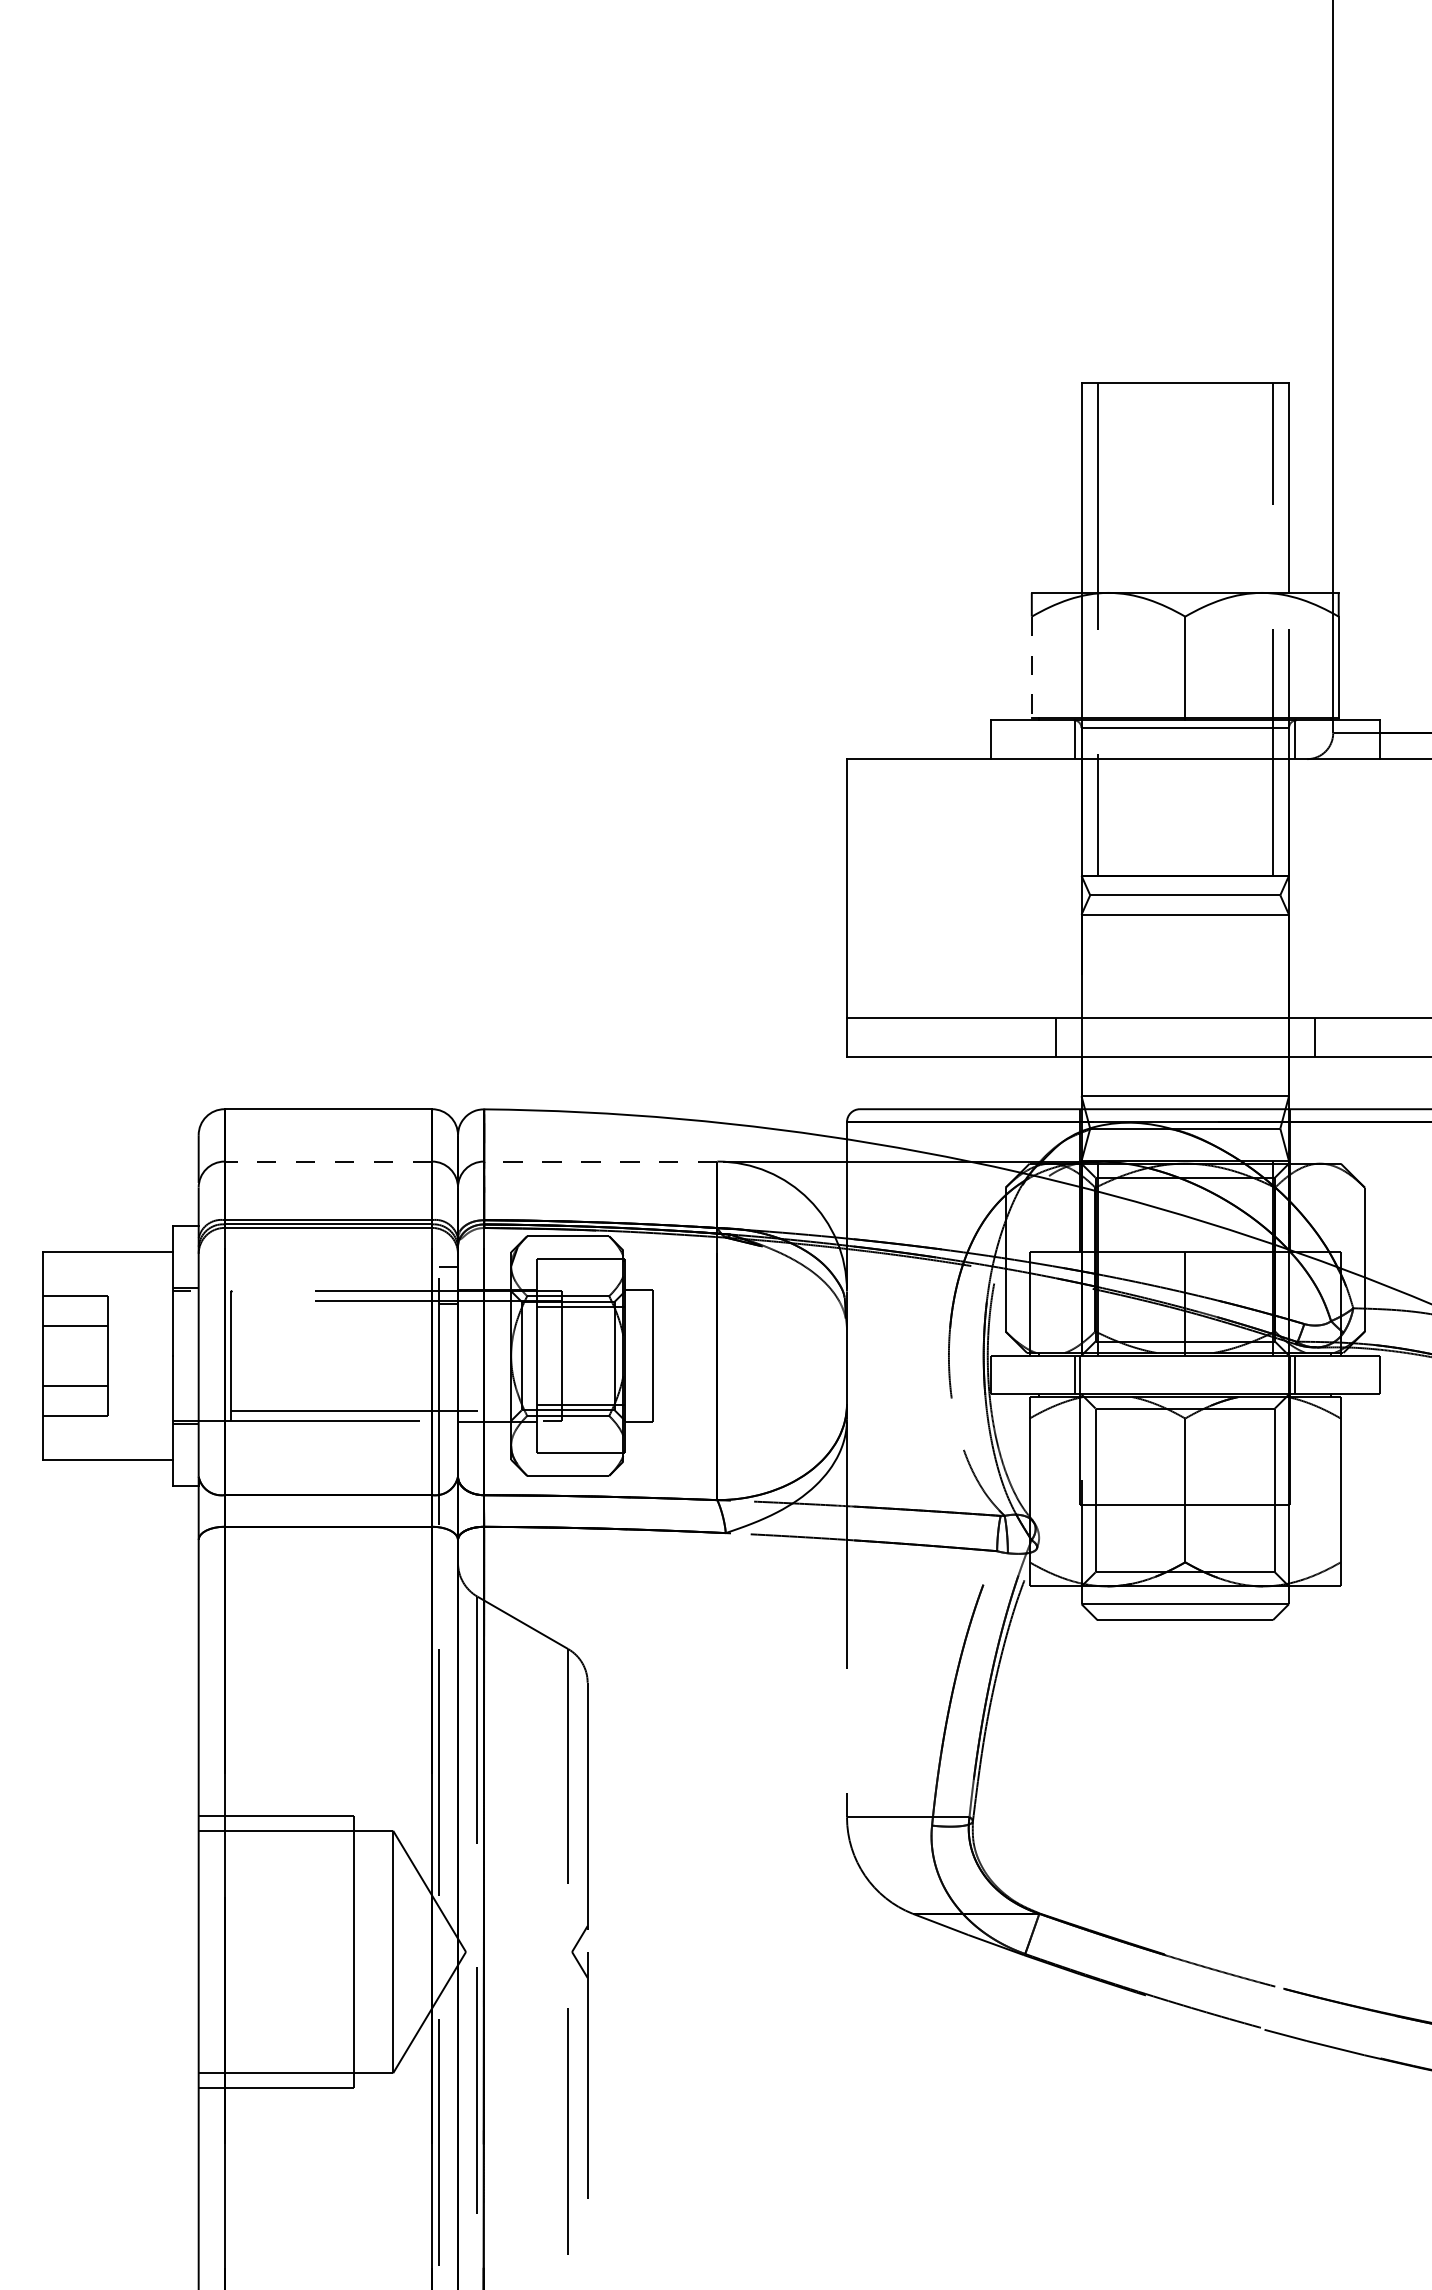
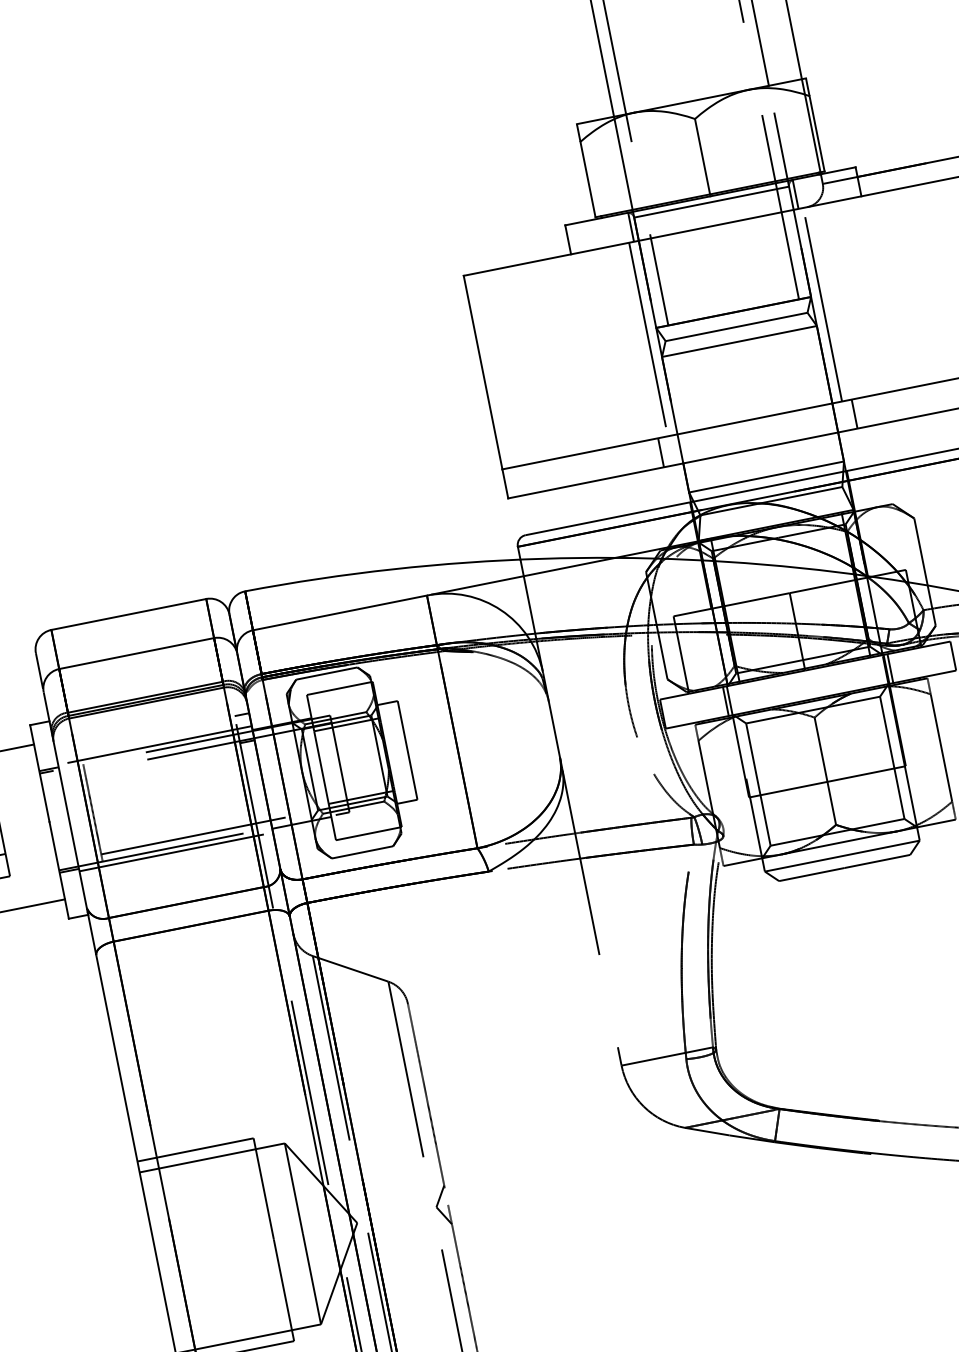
line: (1031, 667) -> (587, 179), dashed -> solid
line: (1068, 888) -> (648, 339), added
line: (1301, 888) -> (822, 304), added
line: (328, 1161) -> (136, 653), dashed -> solid
line: (600, 1161) -> (339, 612), dashed -> solid
line: (328, 1284) -> (155, 745), added
line: (328, 1427) -> (176, 852), added

